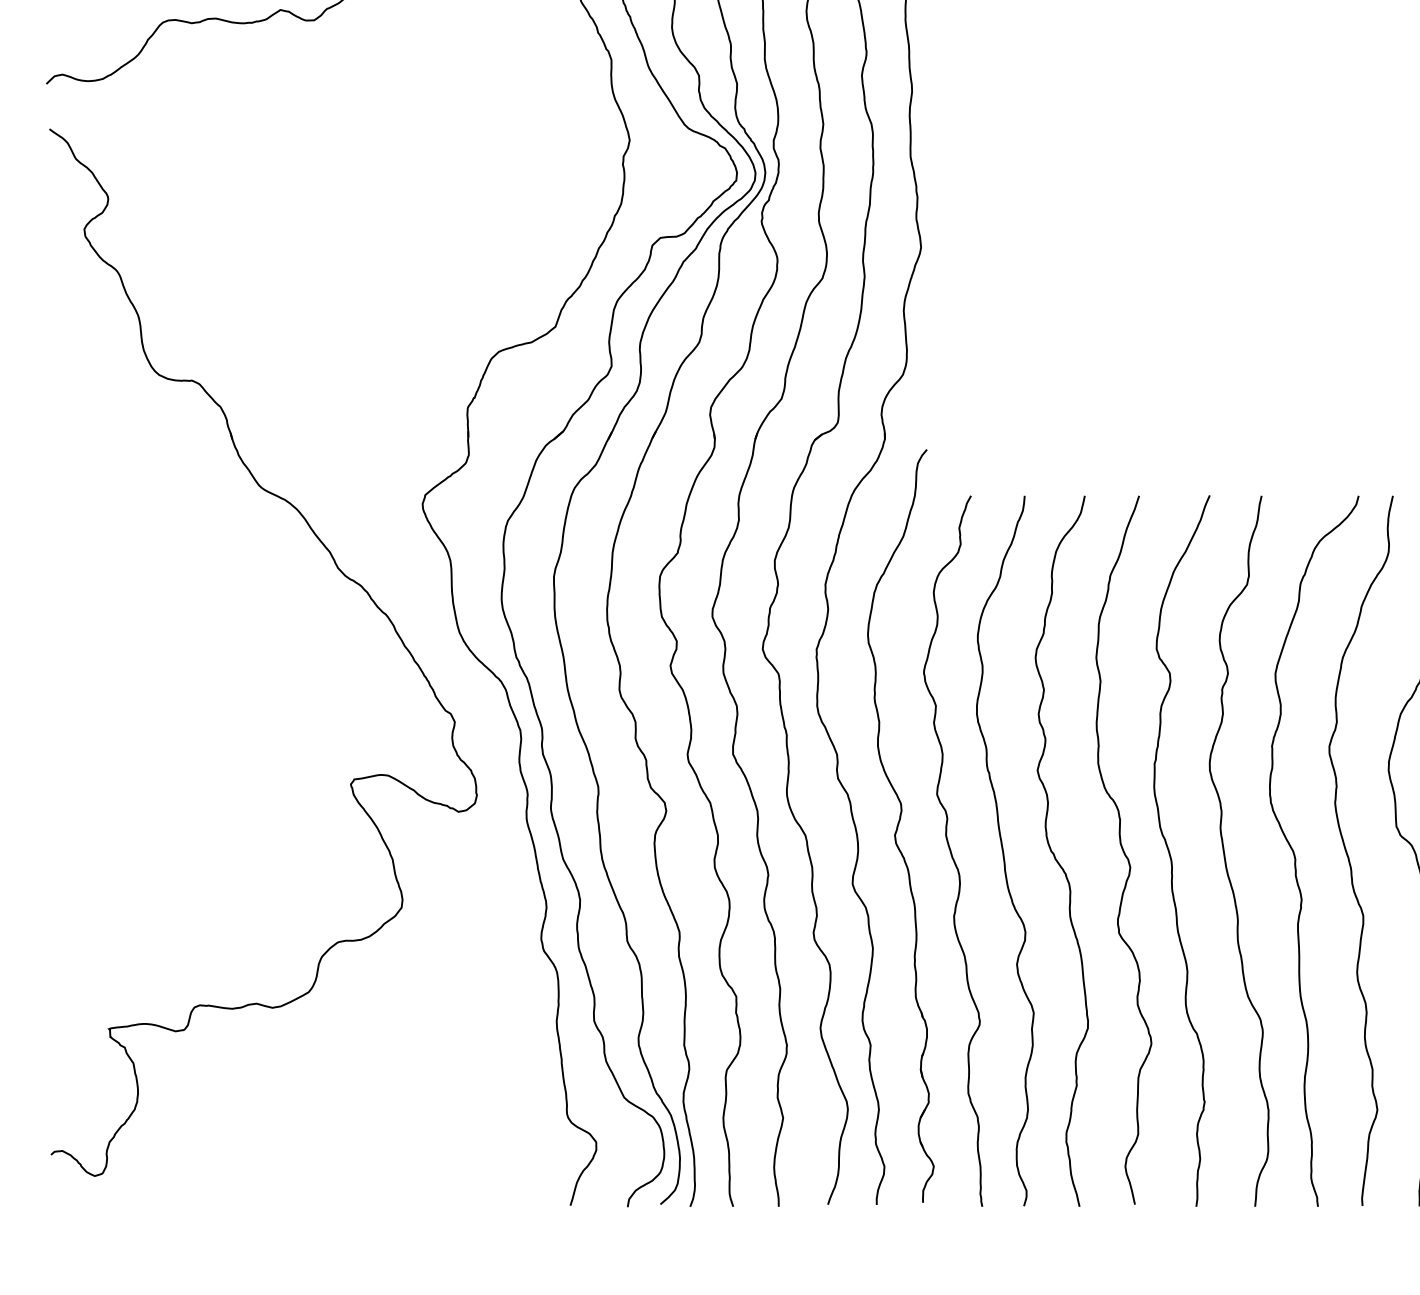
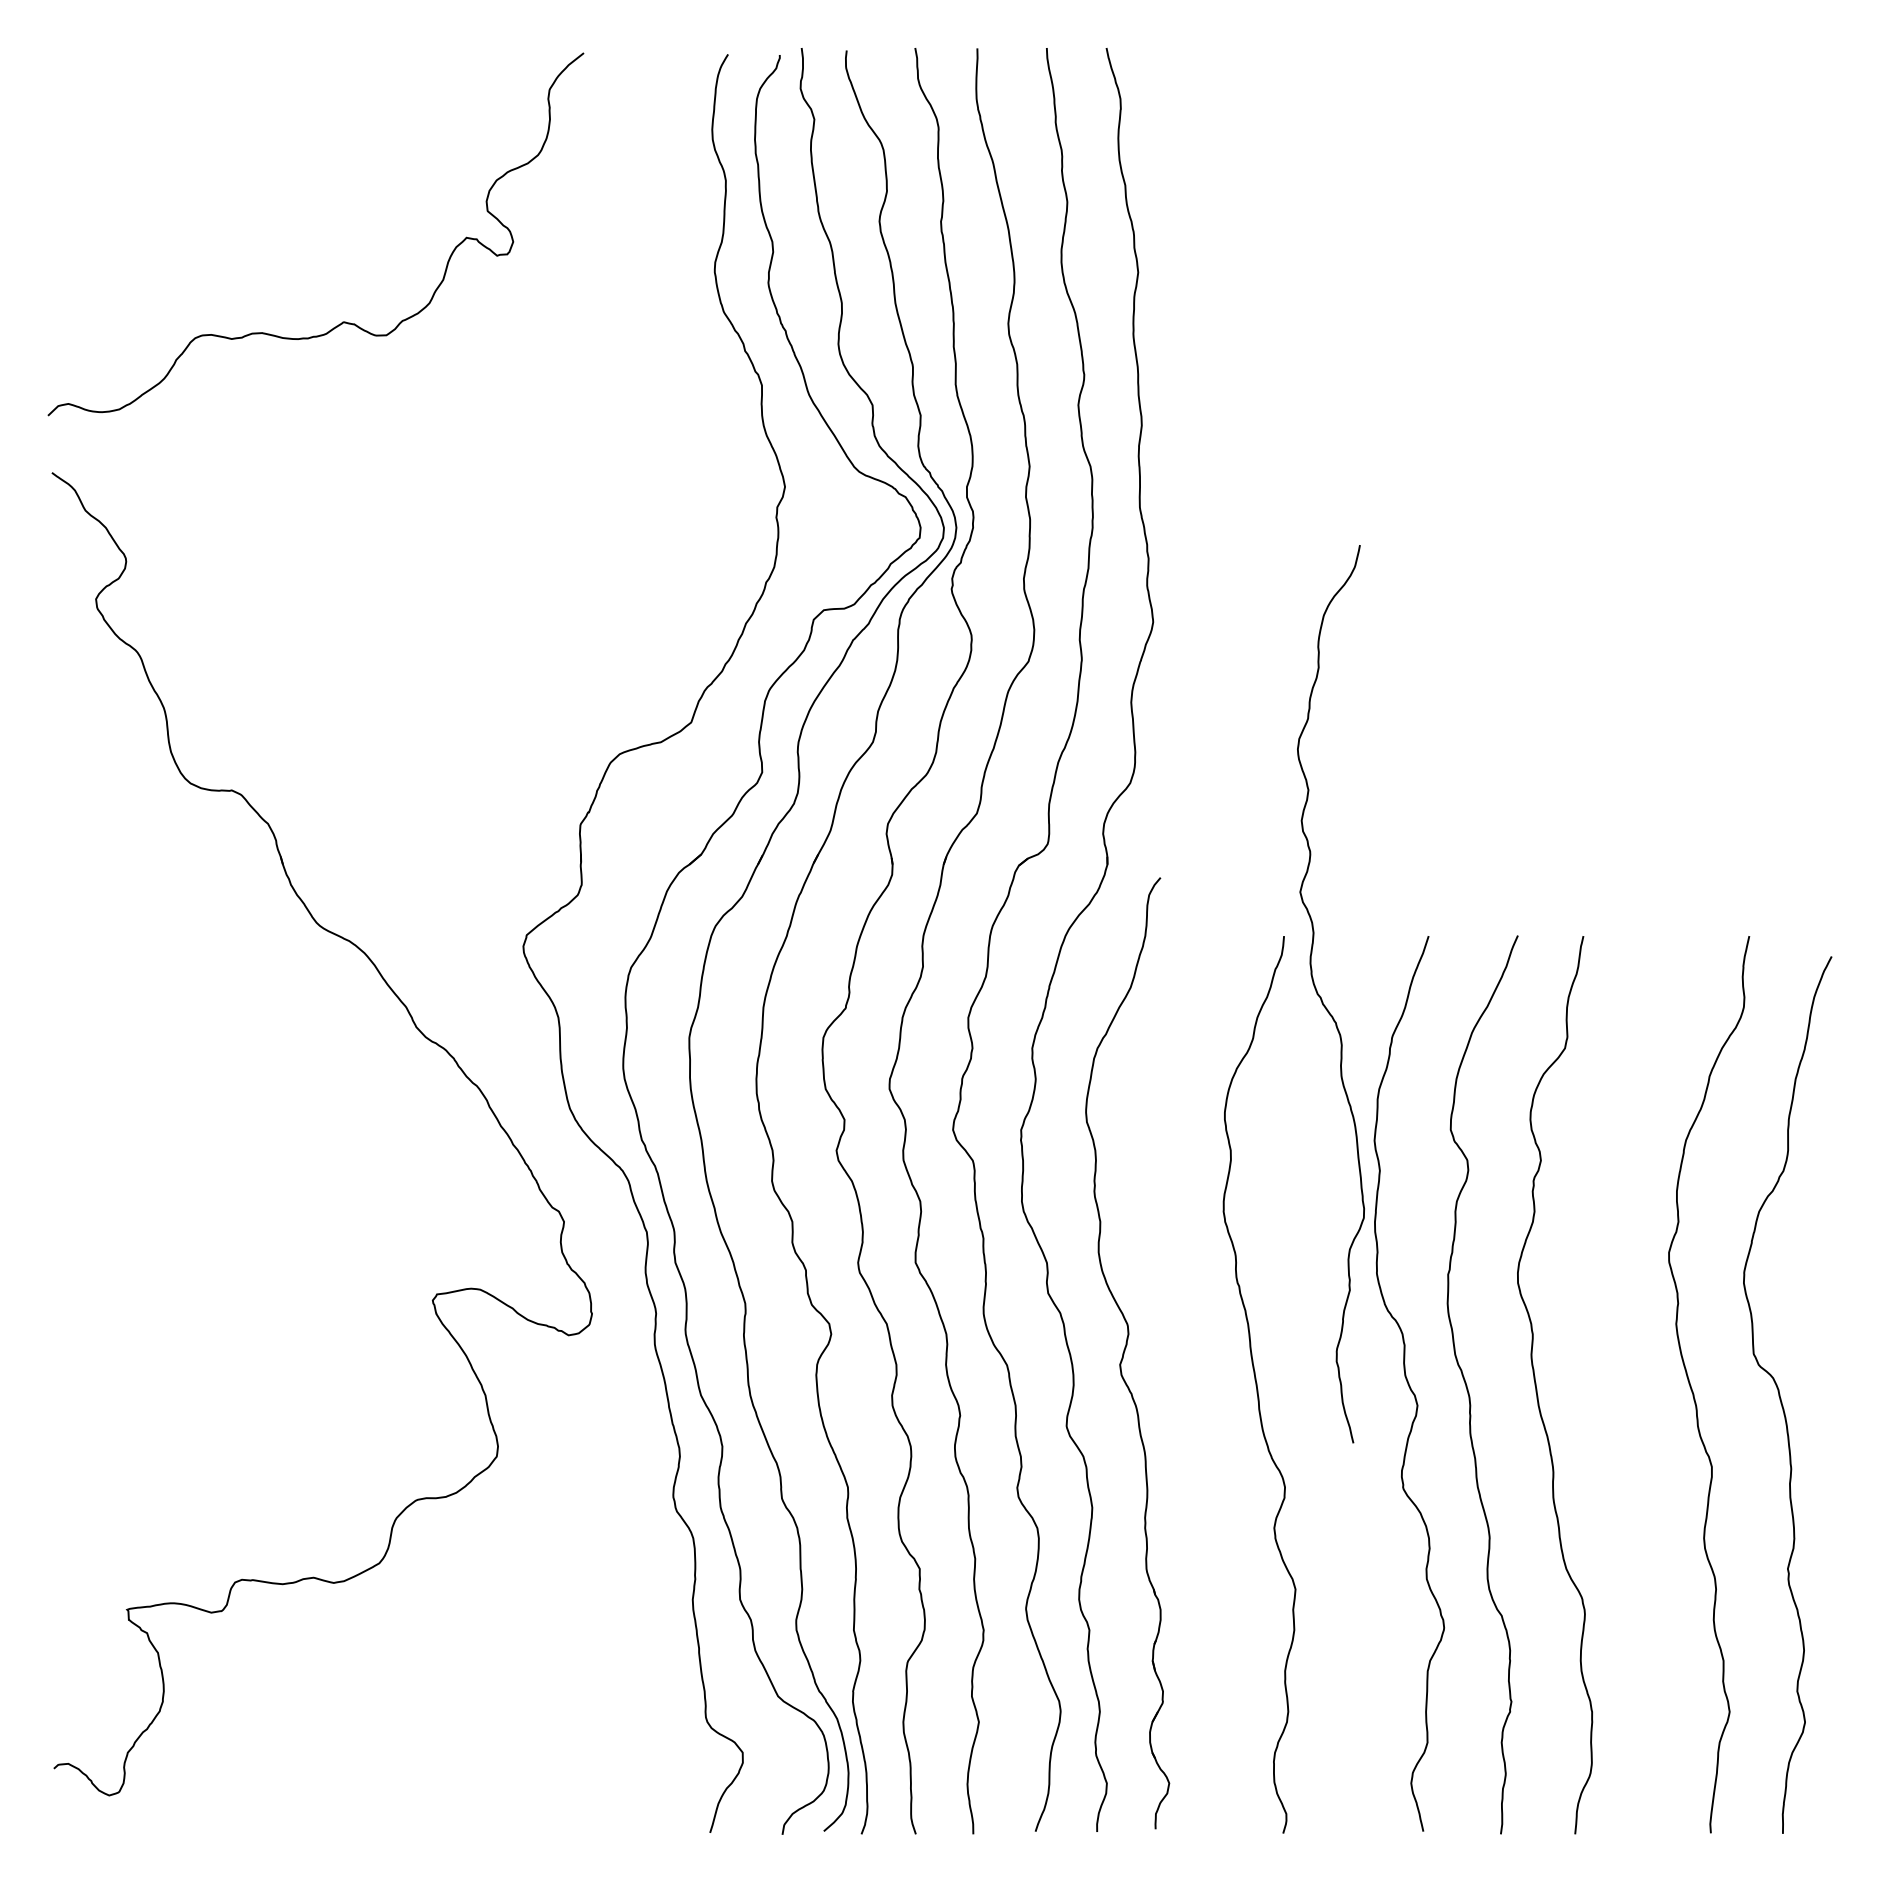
curve: (951, 850) -> (1191, 1384), removed
curve: (1055, 855) -> (1322, 999), moved
curve: (1295, 856) -> (1626, 1391), removed

